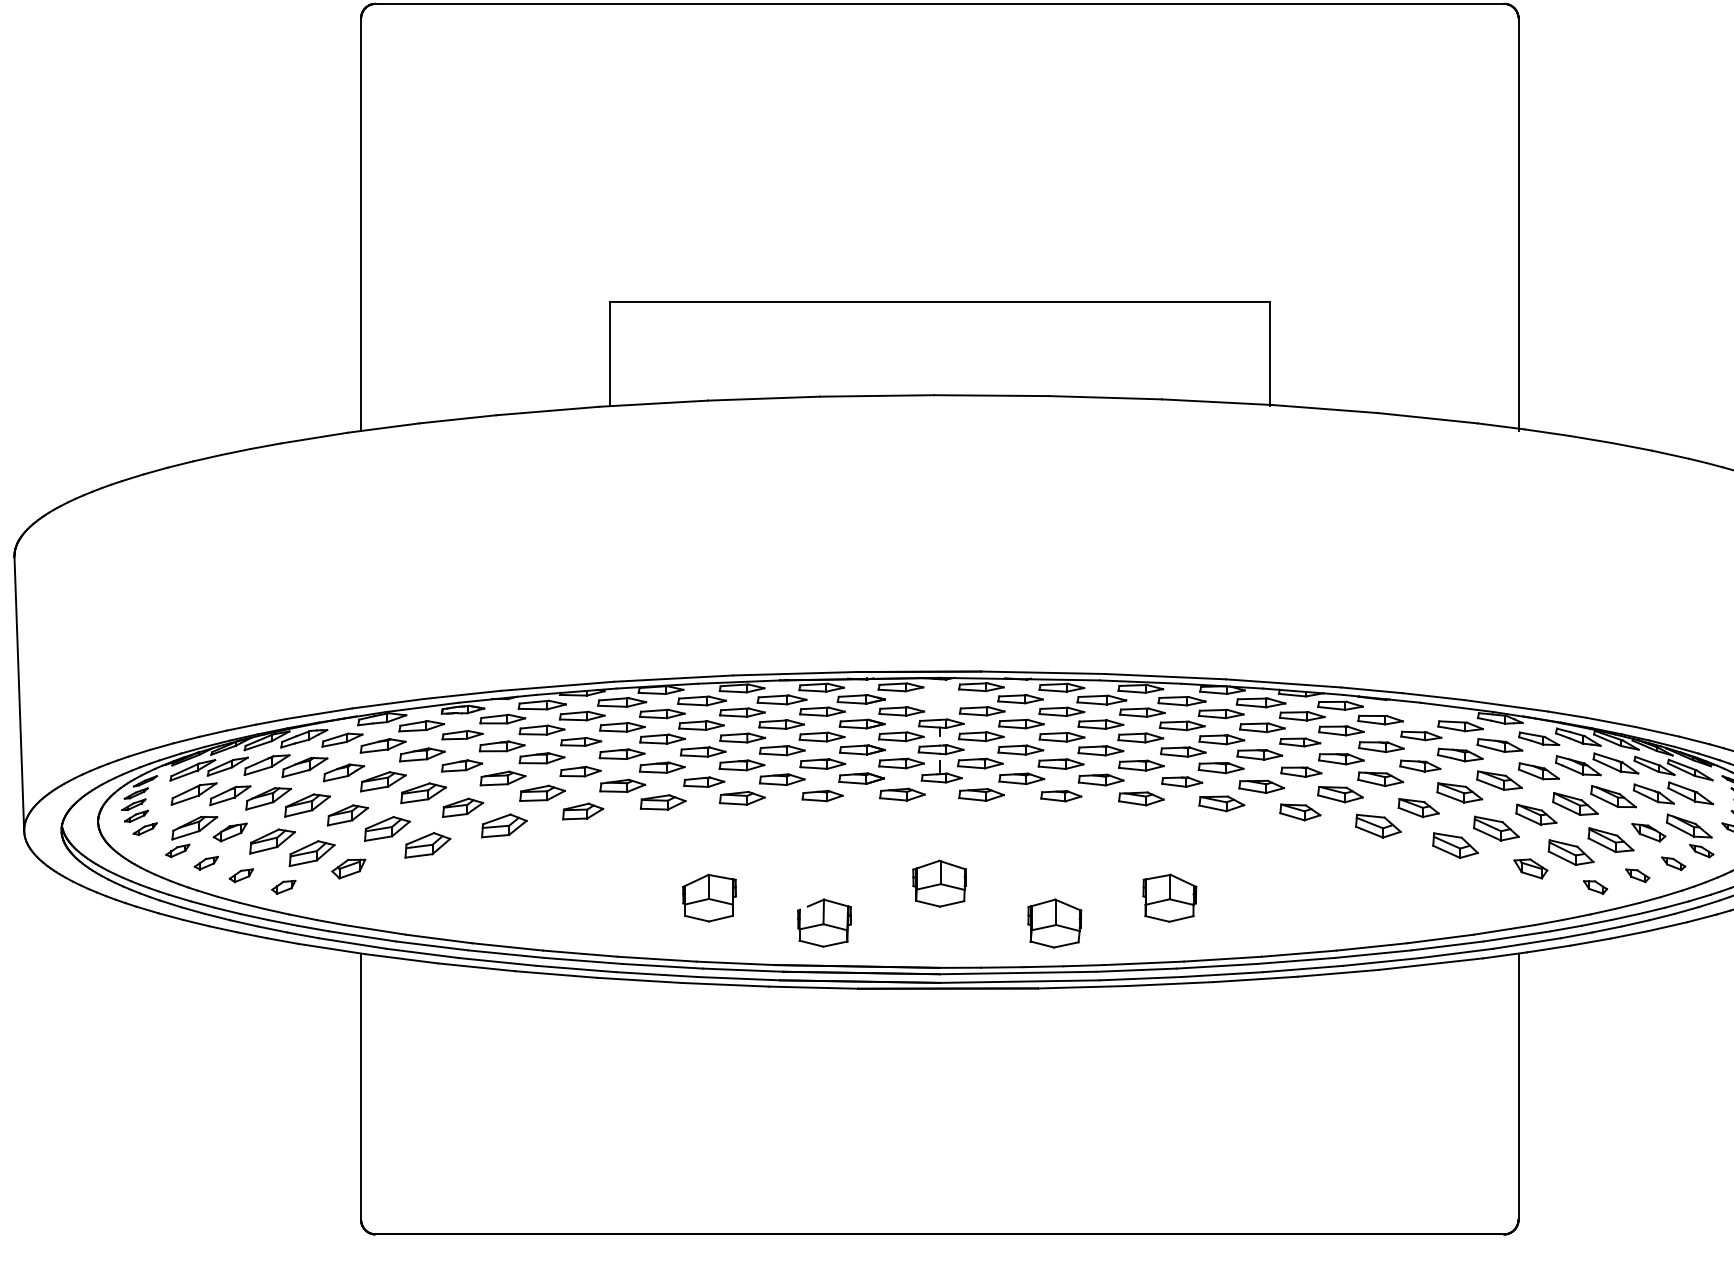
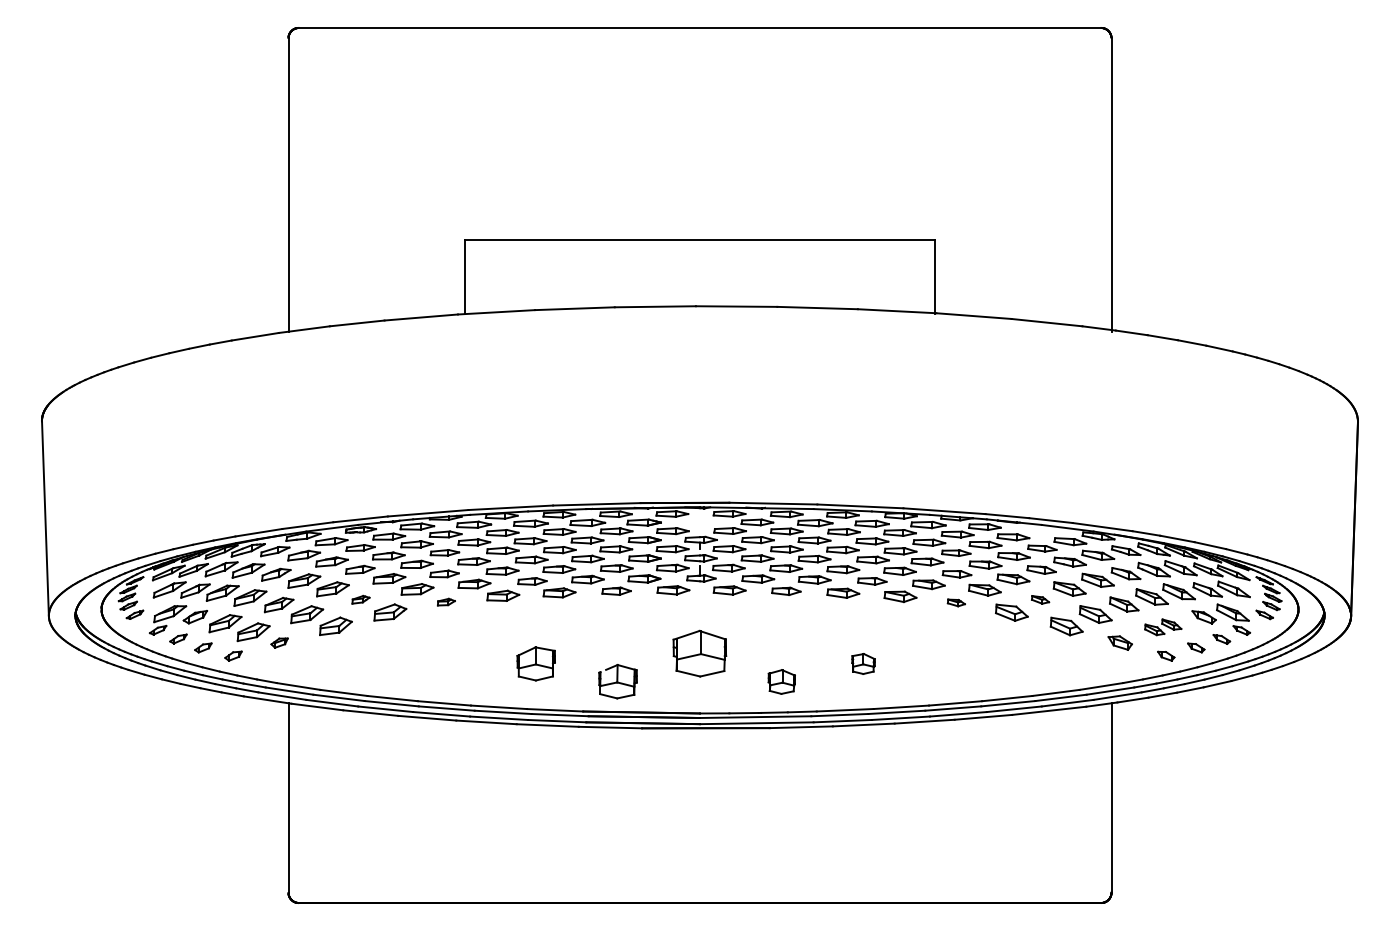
part: (462, 807) -> (360, 599), size x0.6
part: (1418, 807) -> (1040, 599), size x0.6
part: (583, 810) -> (446, 601), size x0.6
part: (1300, 811) -> (956, 602), size x0.6
part: (1591, 846) -> (1163, 627), size x0.6
part: (348, 868) -> (279, 642), size x0.7
part: (939, 883) -> (699, 653), size x1.4
part: (1169, 897) -> (863, 663), size x0.6
part: (1054, 922) -> (781, 681), size x0.7

